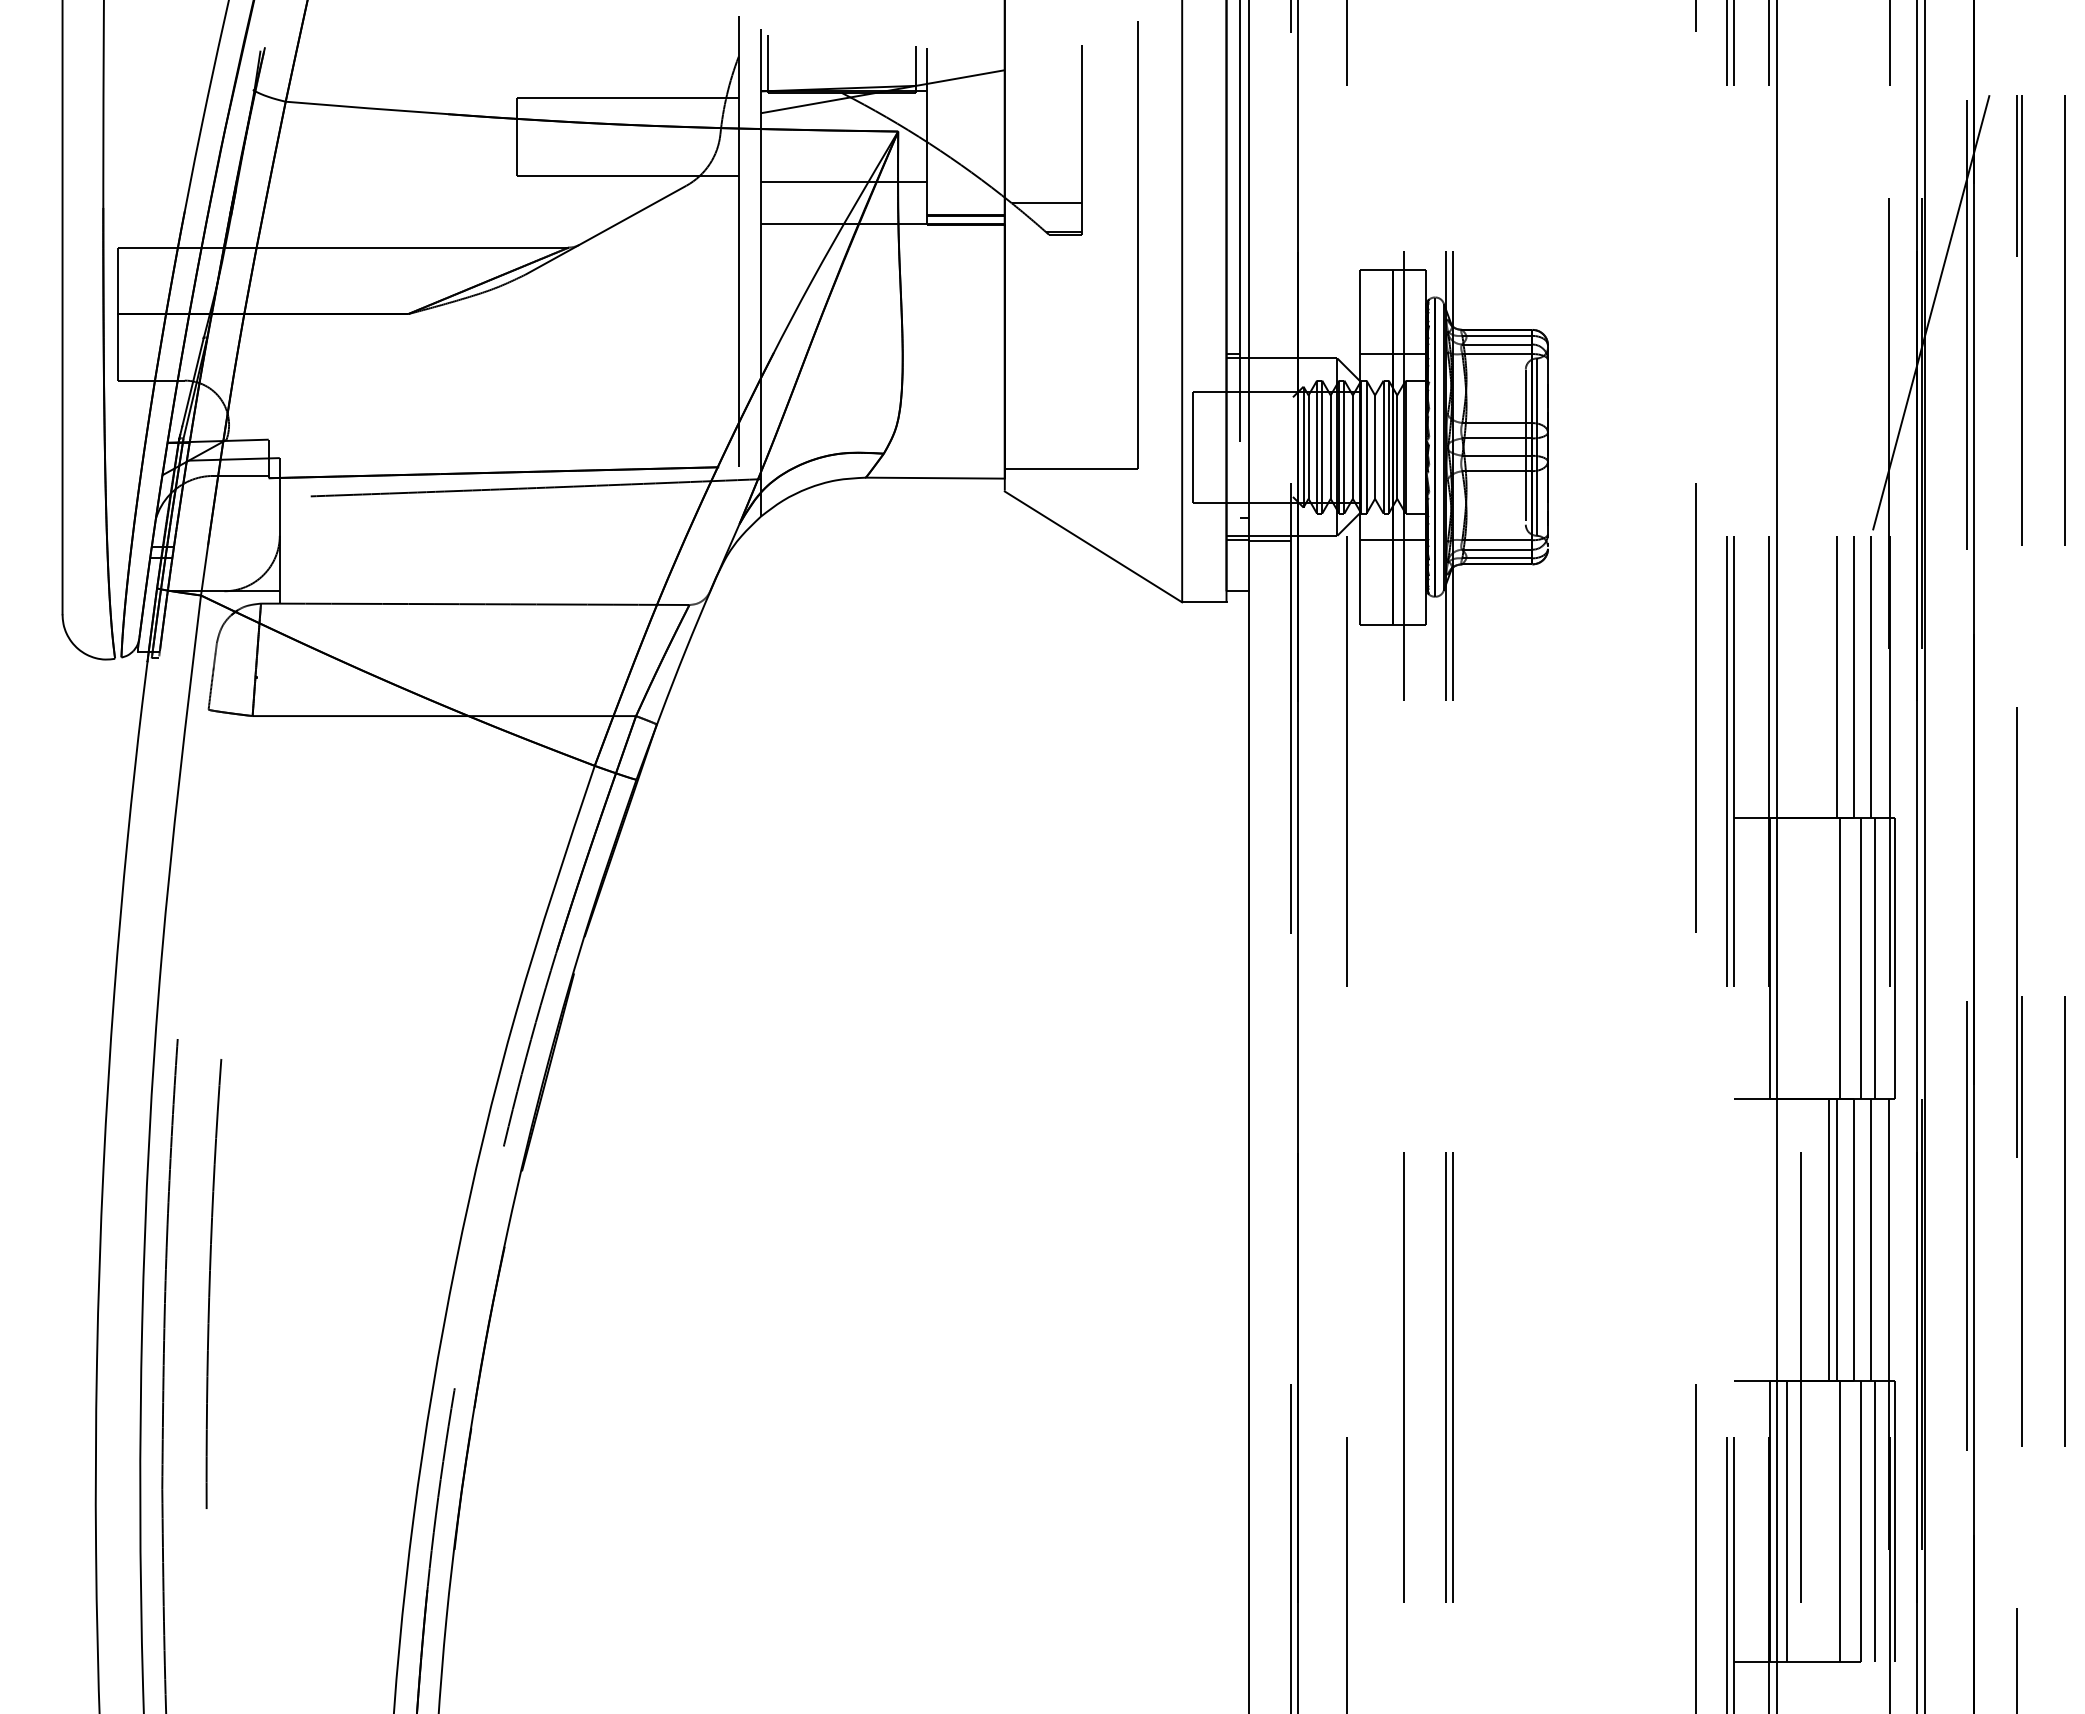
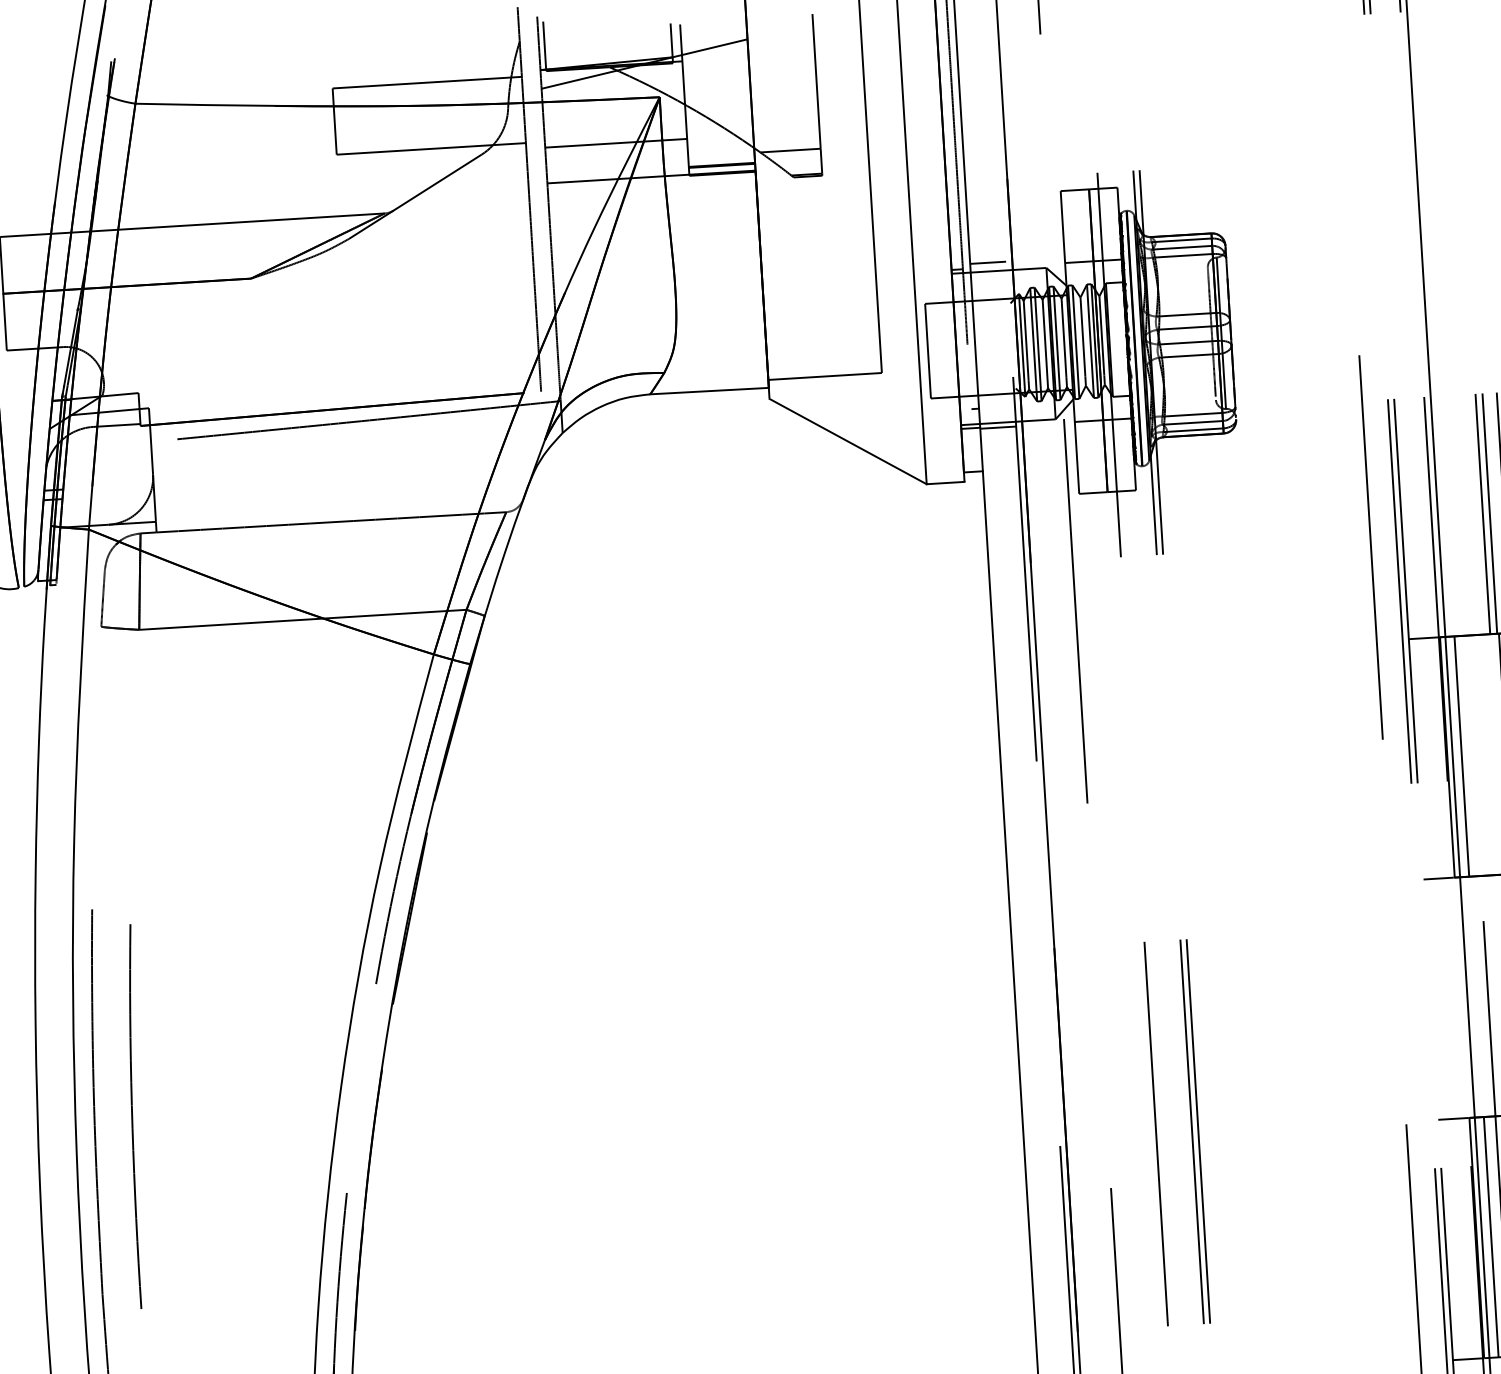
line: (1269, 348) -> (987, 263), added
line: (1829, 676) -> (1483, 513), added
line: (1787, 958) -> (1461, 756), added

